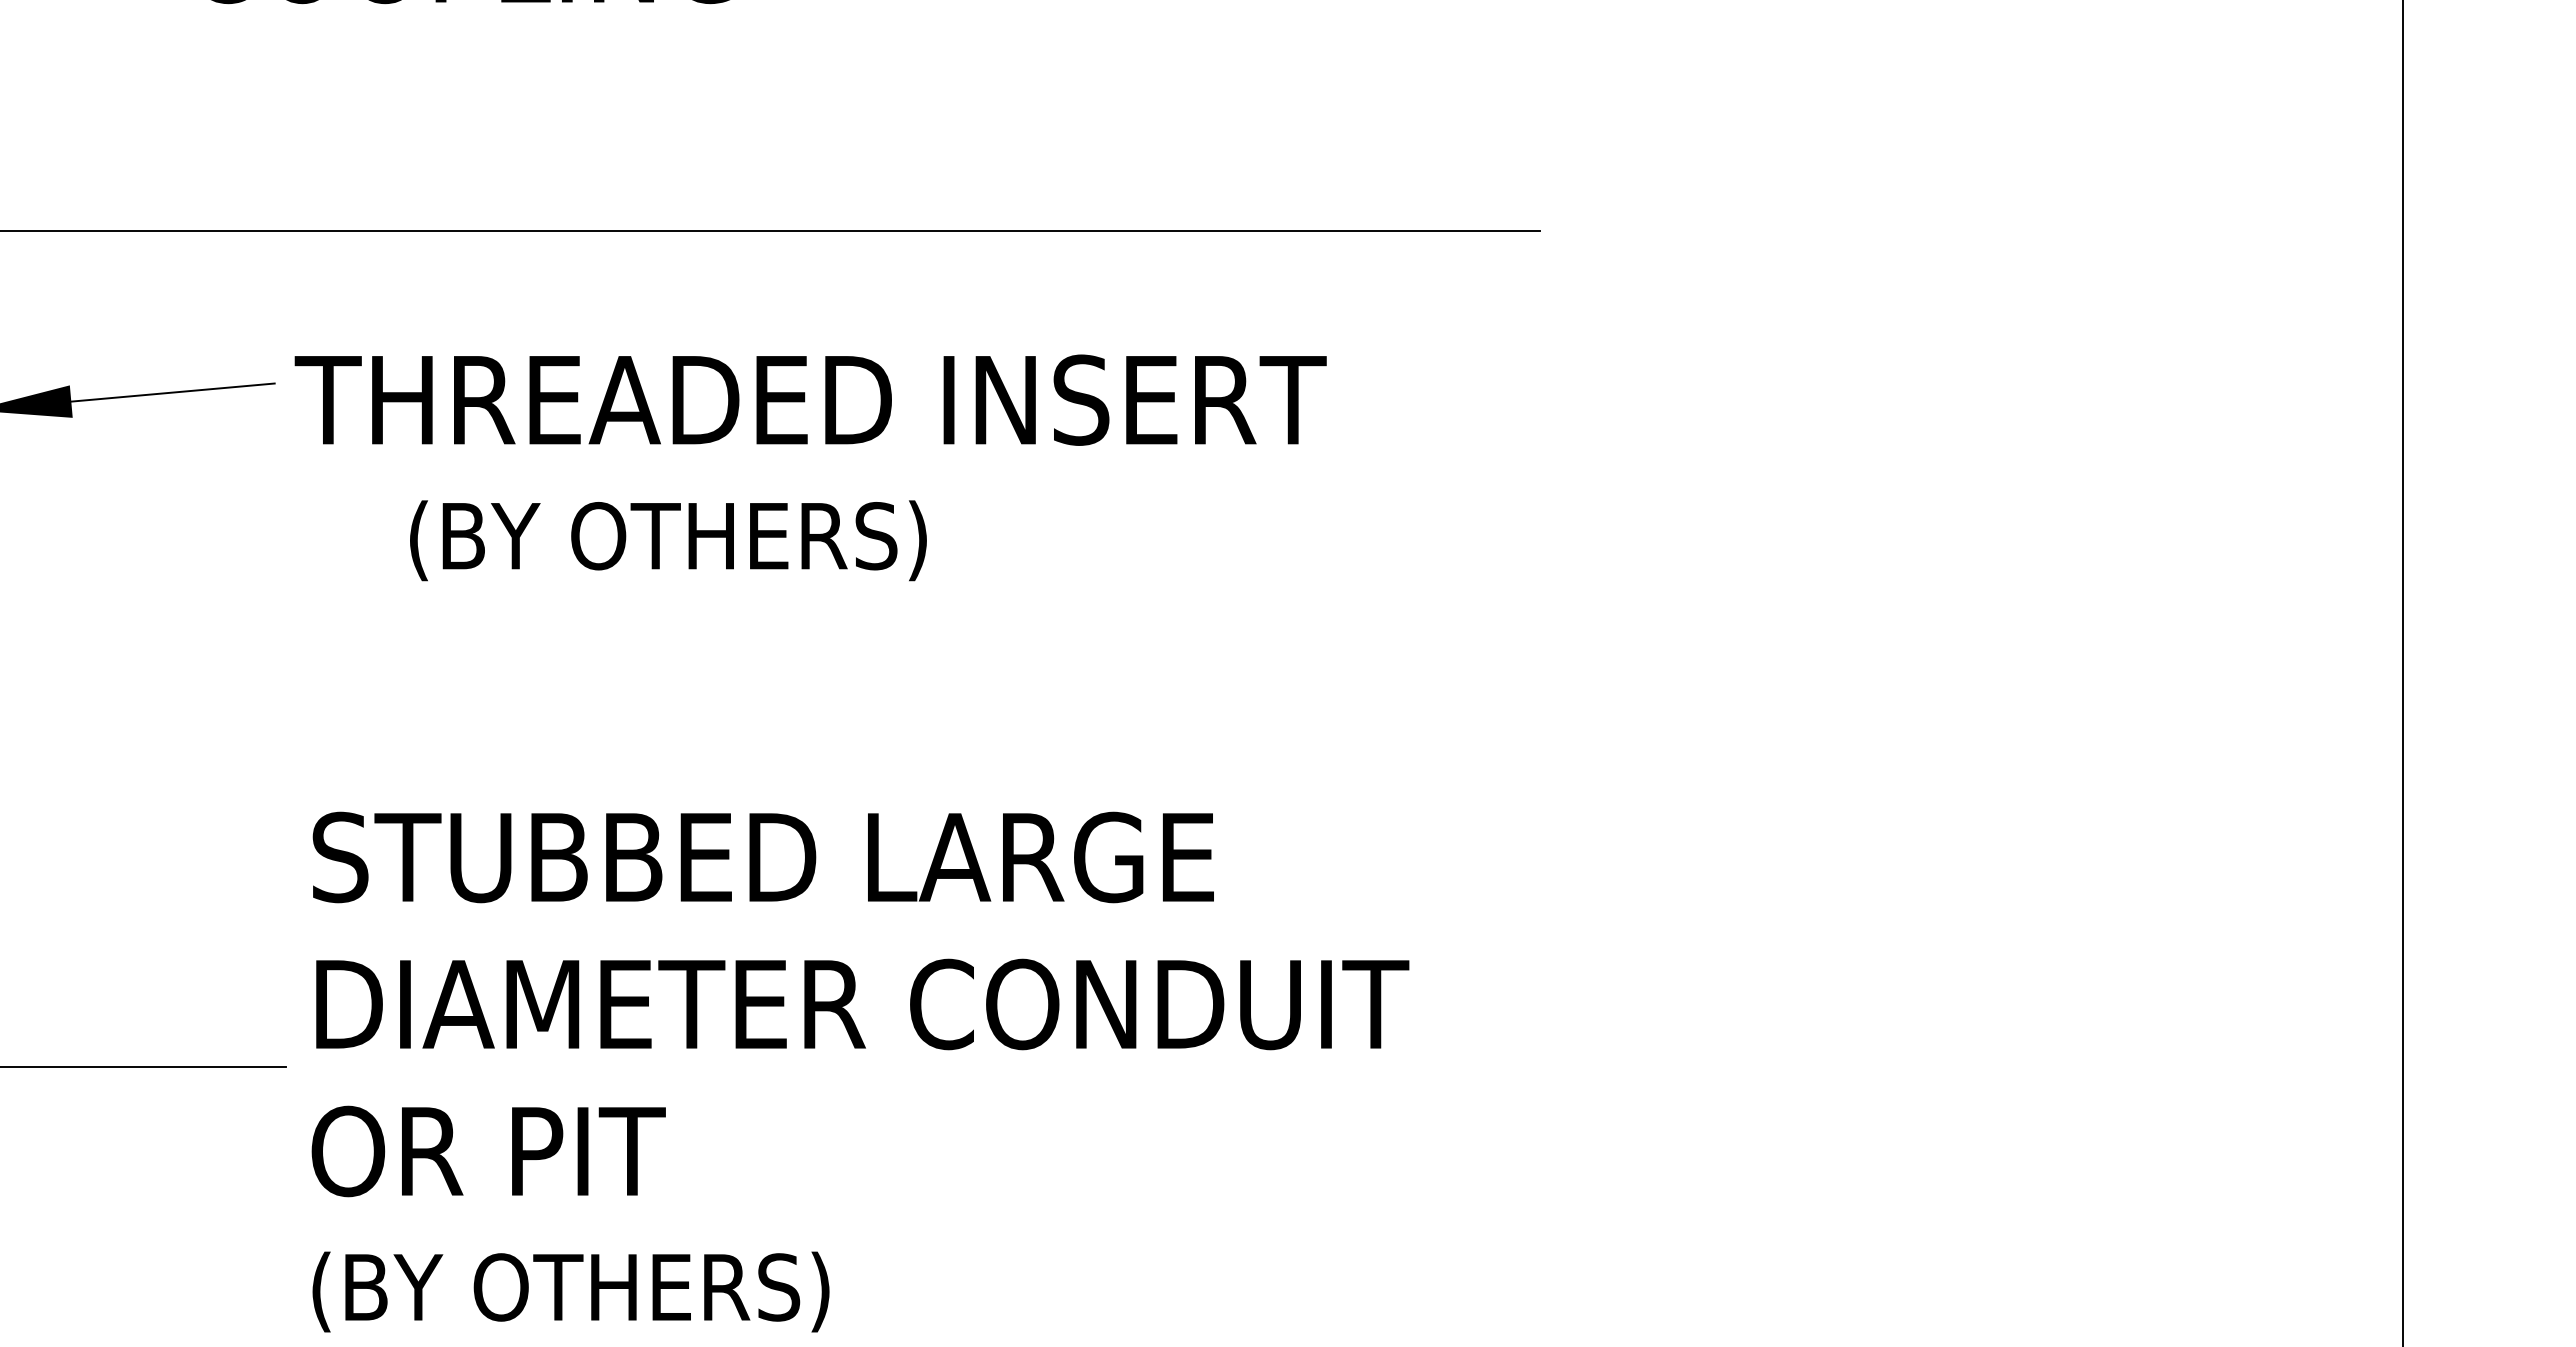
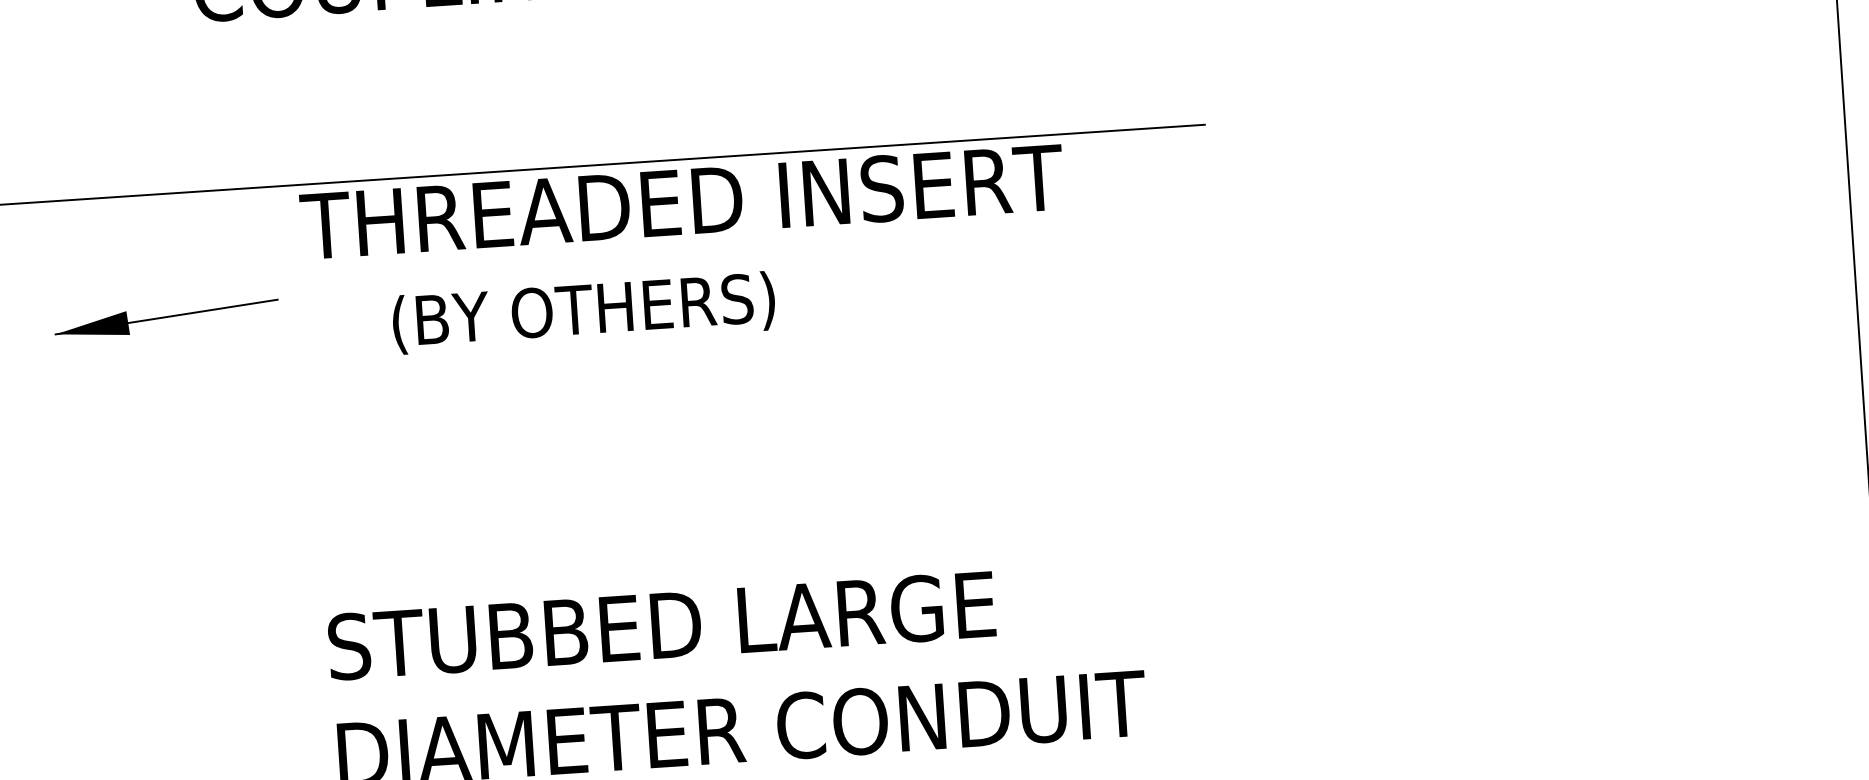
text: (810, 467) -> (685, 251), moved

